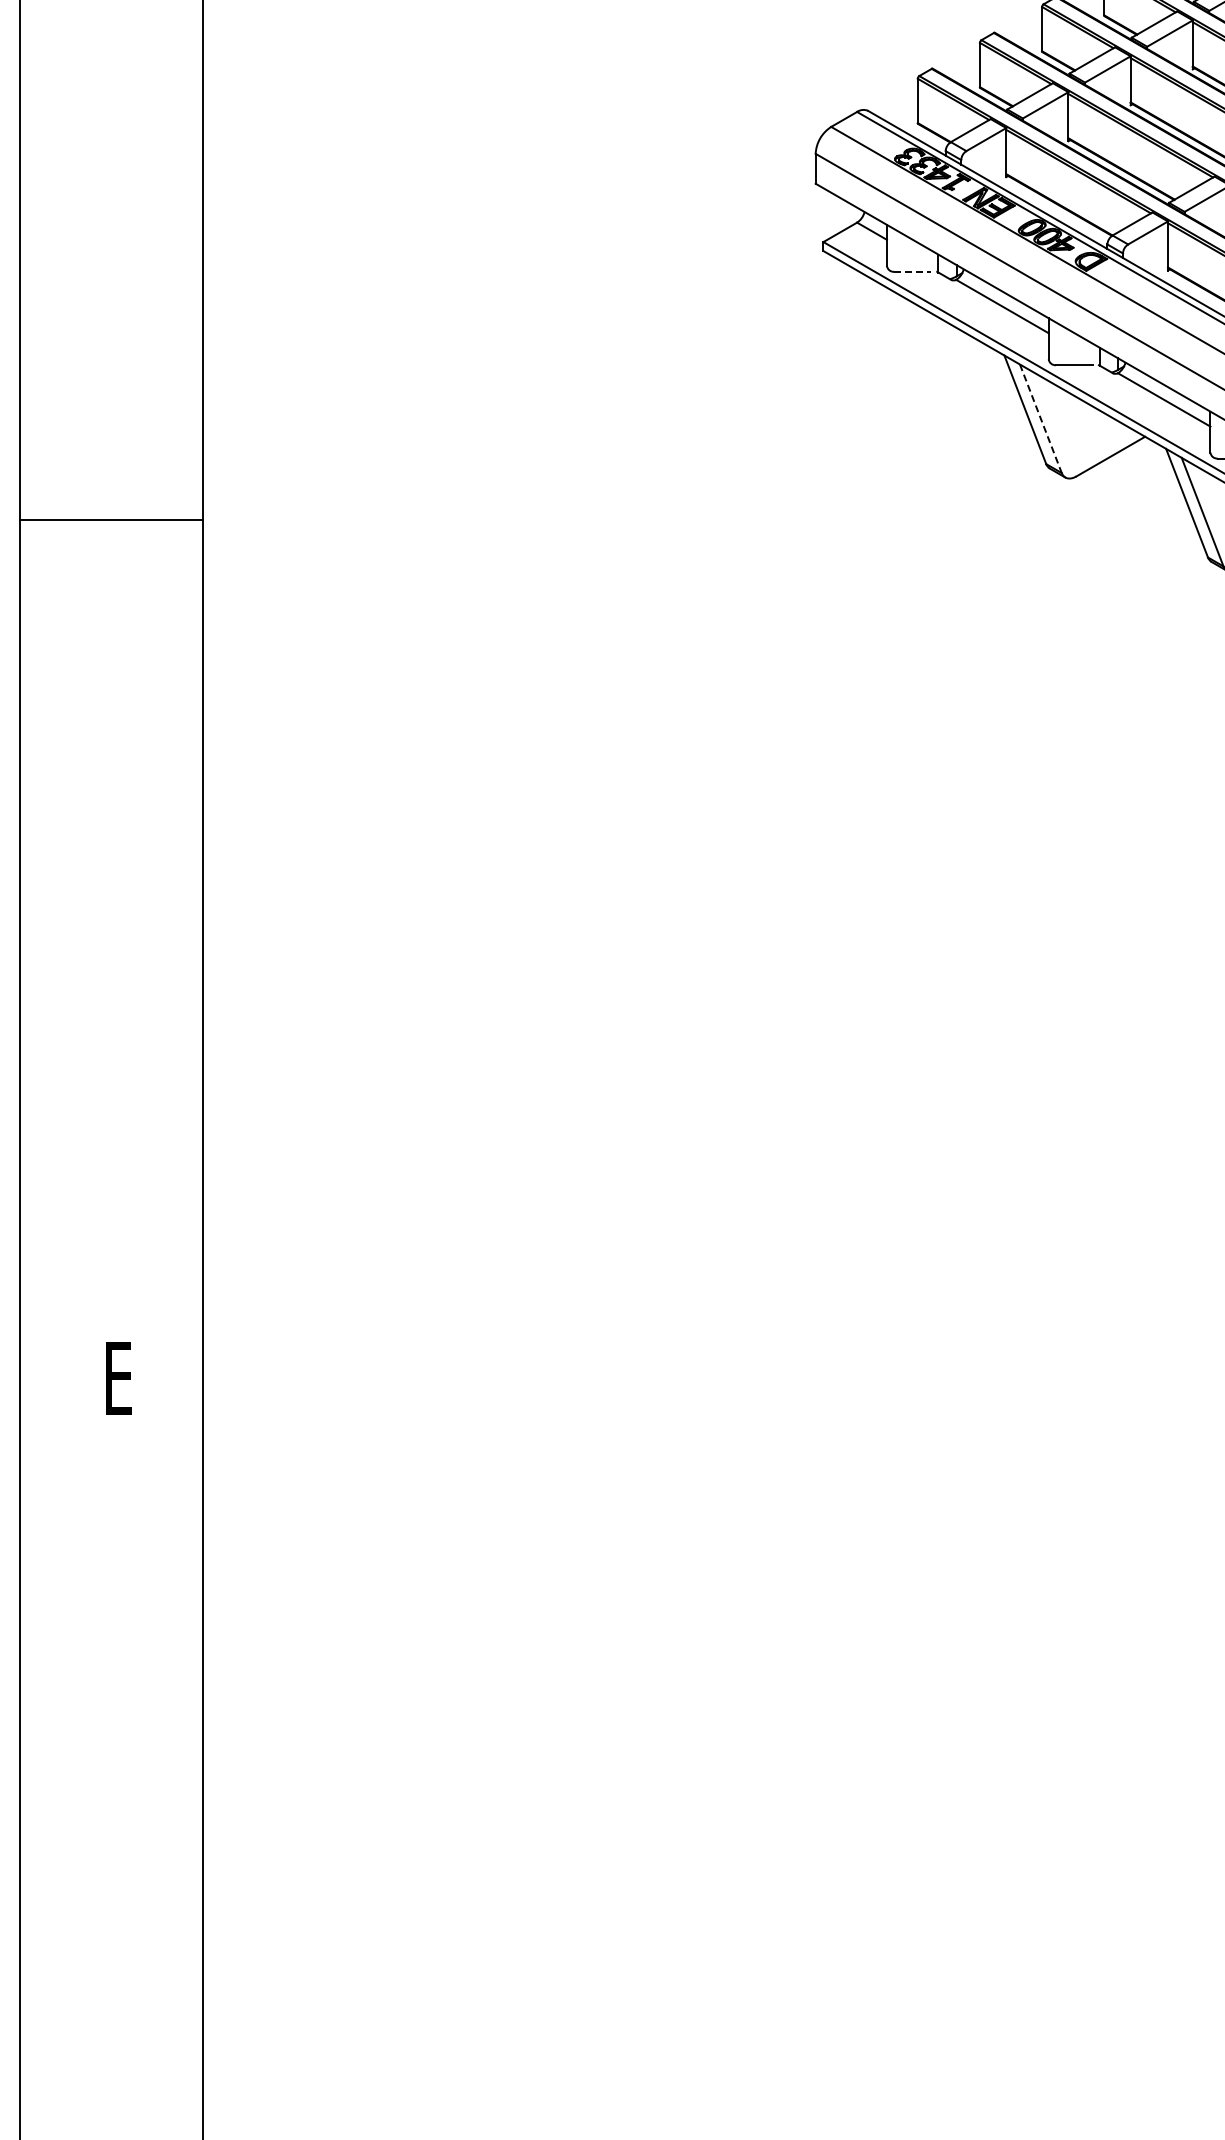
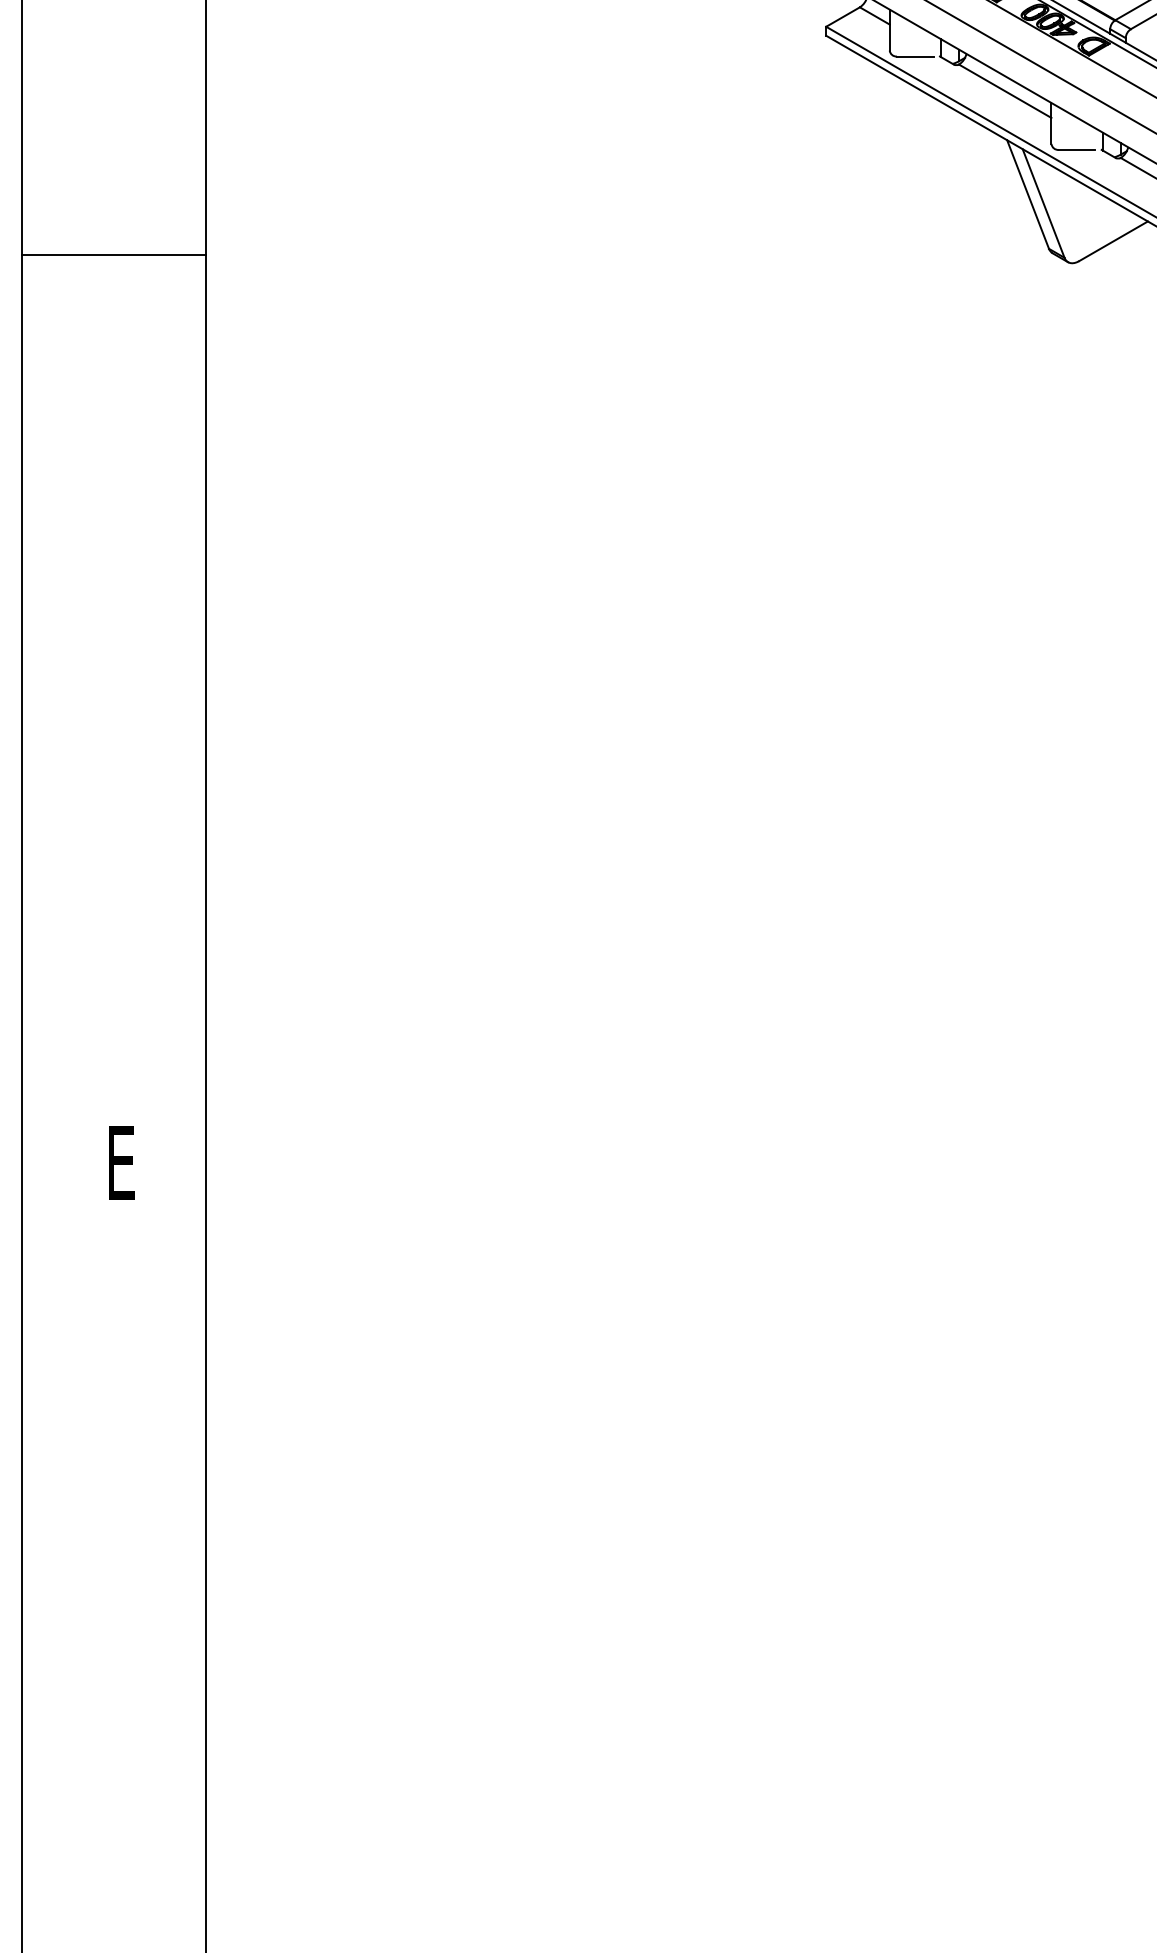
line: (913, 271) -> (916, 56), dashed -> solid
line: (1041, 419) -> (1044, 204), dashed -> solid
line: (110, 519) -> (113, 255), moved

